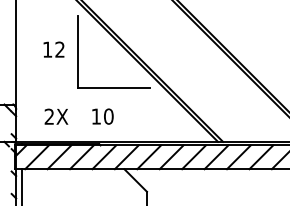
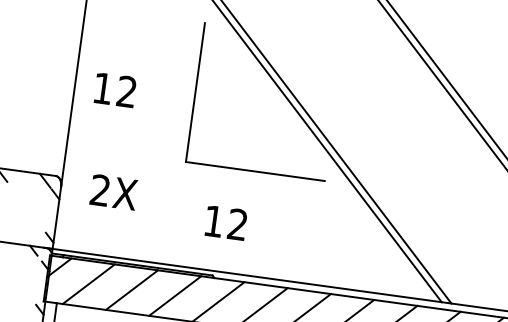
text: (53, 49) -> (114, 89), moved
text: (56, 116) -> (114, 191), moved
text: (108, 116) -> (237, 224), 10 -> 12

